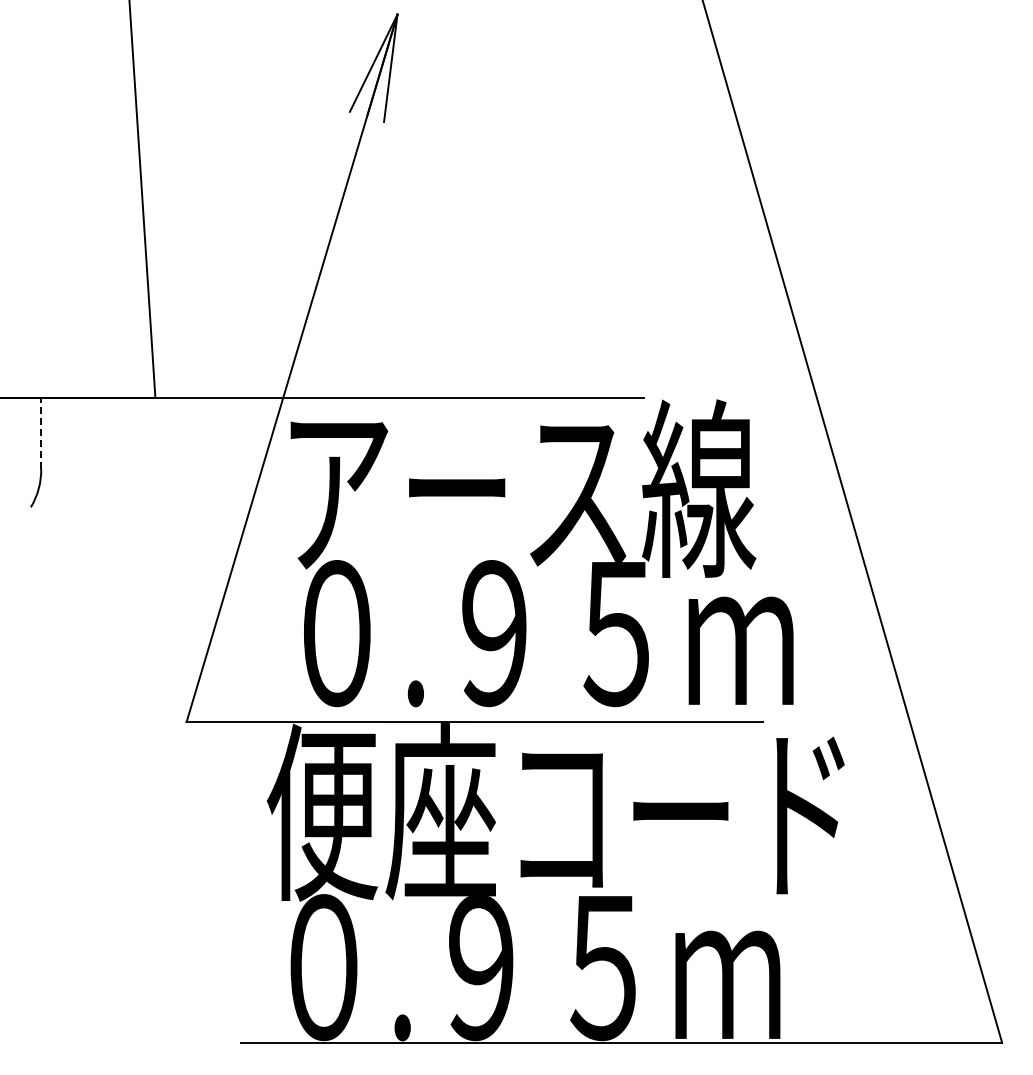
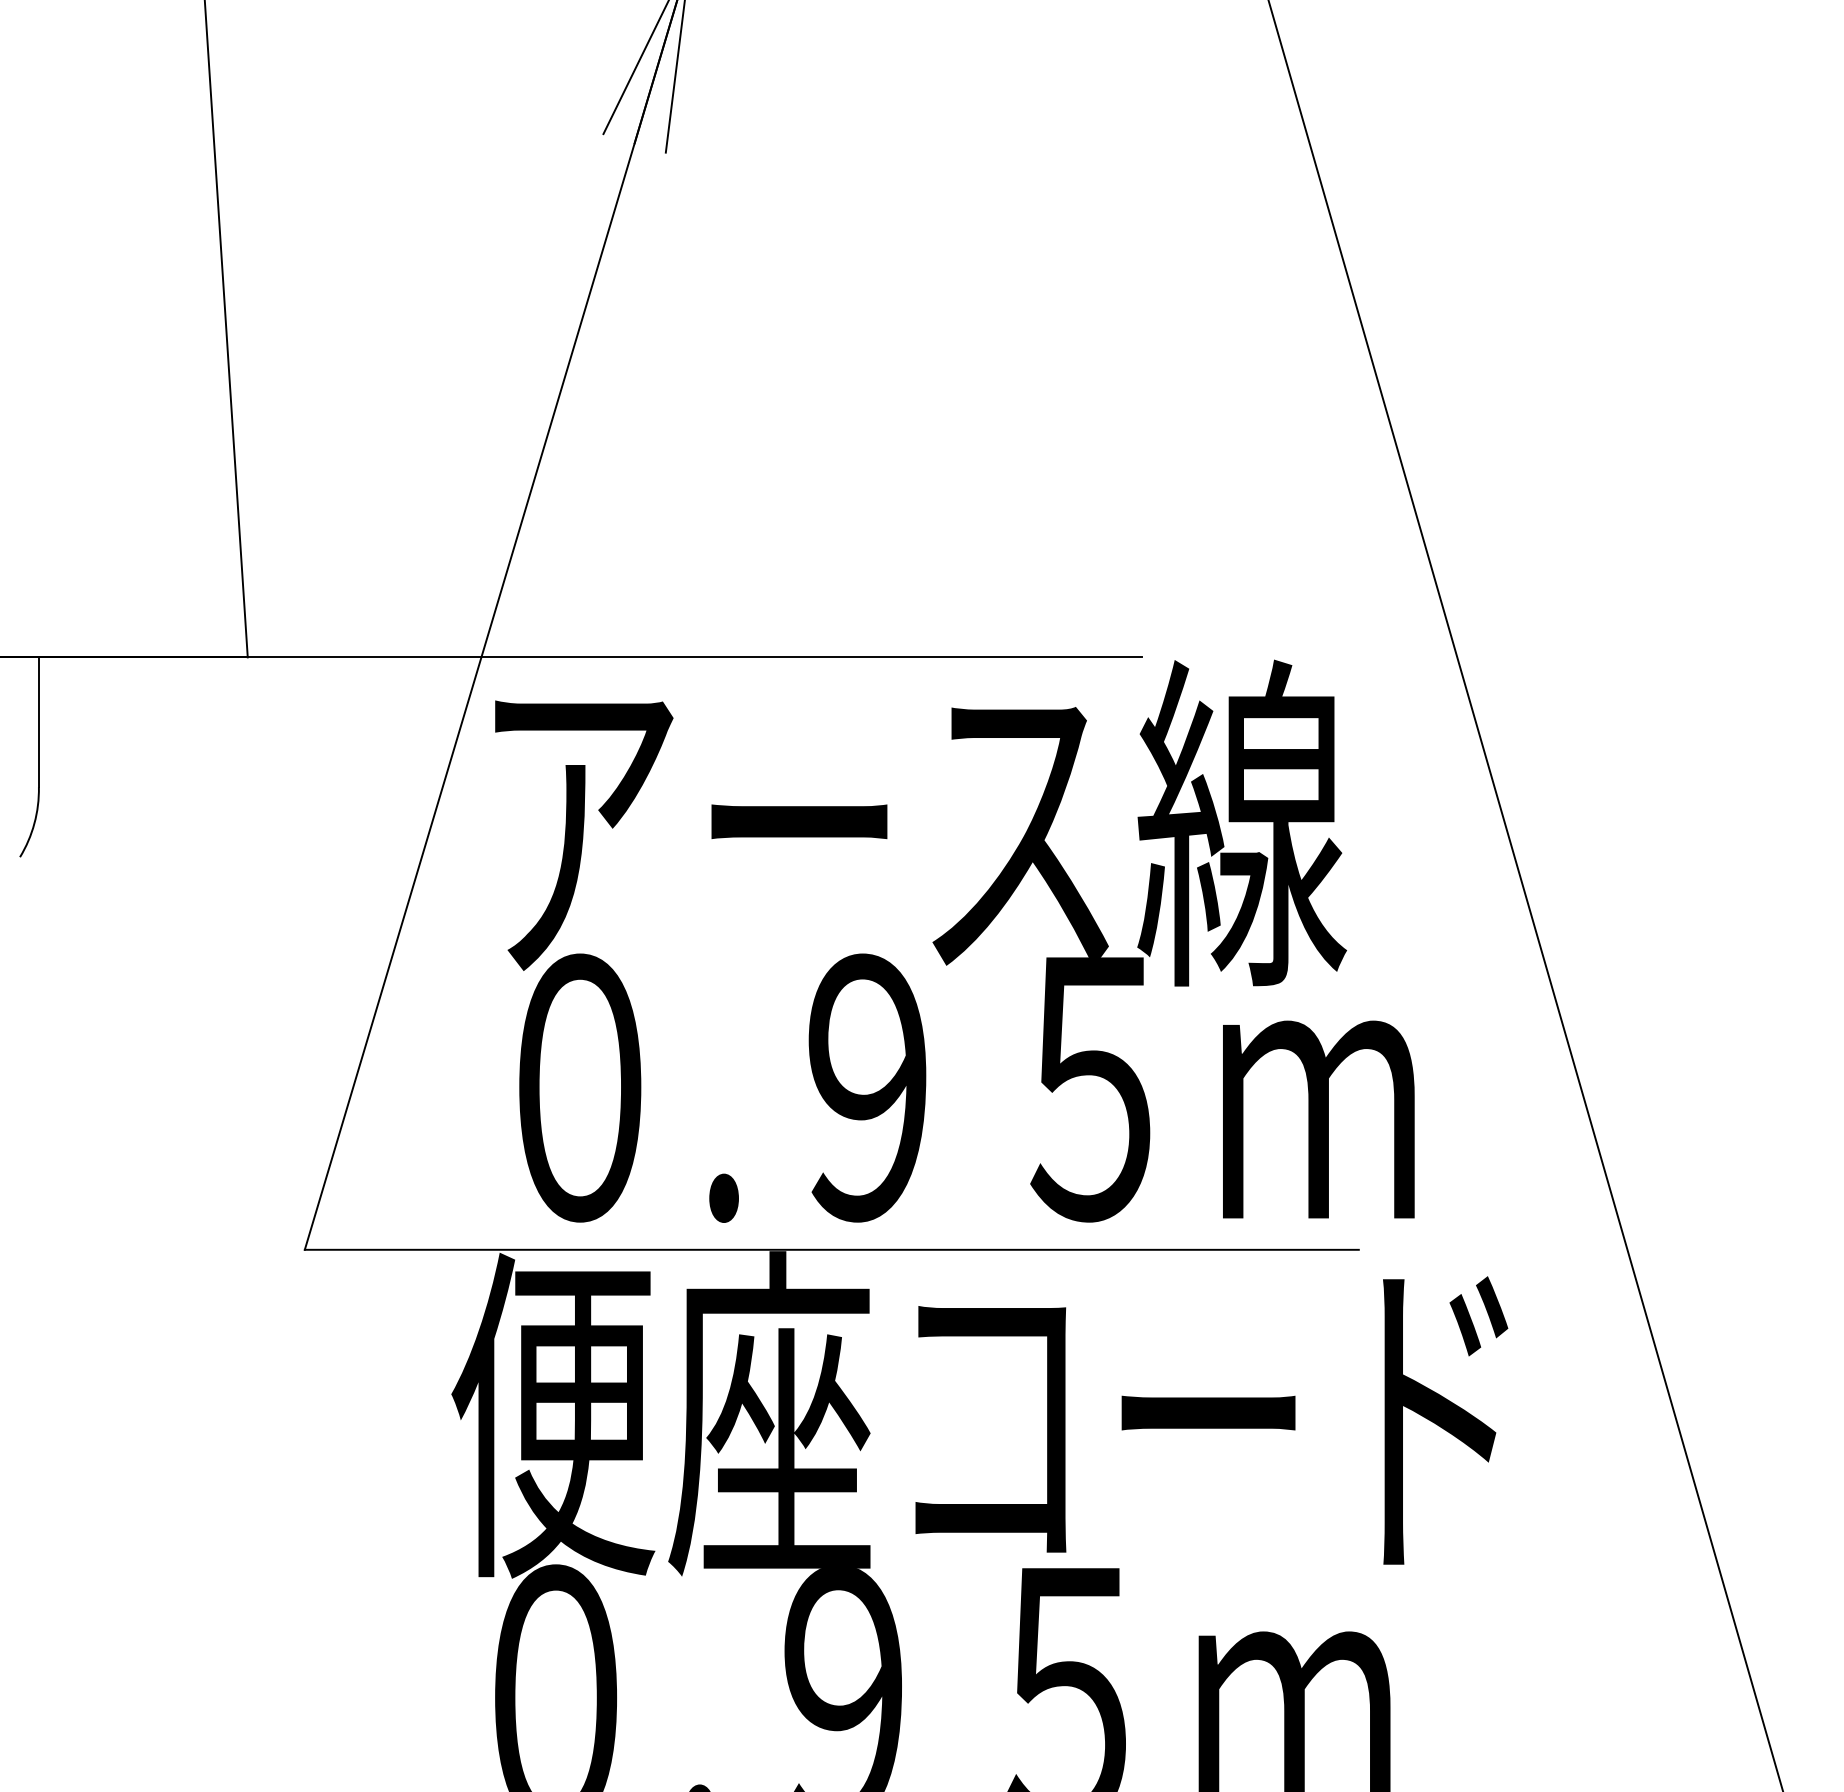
line: (41, 433) -> (39, 722), dashed -> solid

